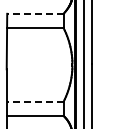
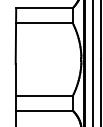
line: (34, 13) -> (43, 8), dashed -> solid
line: (34, 101) -> (43, 96), dashed -> solid

